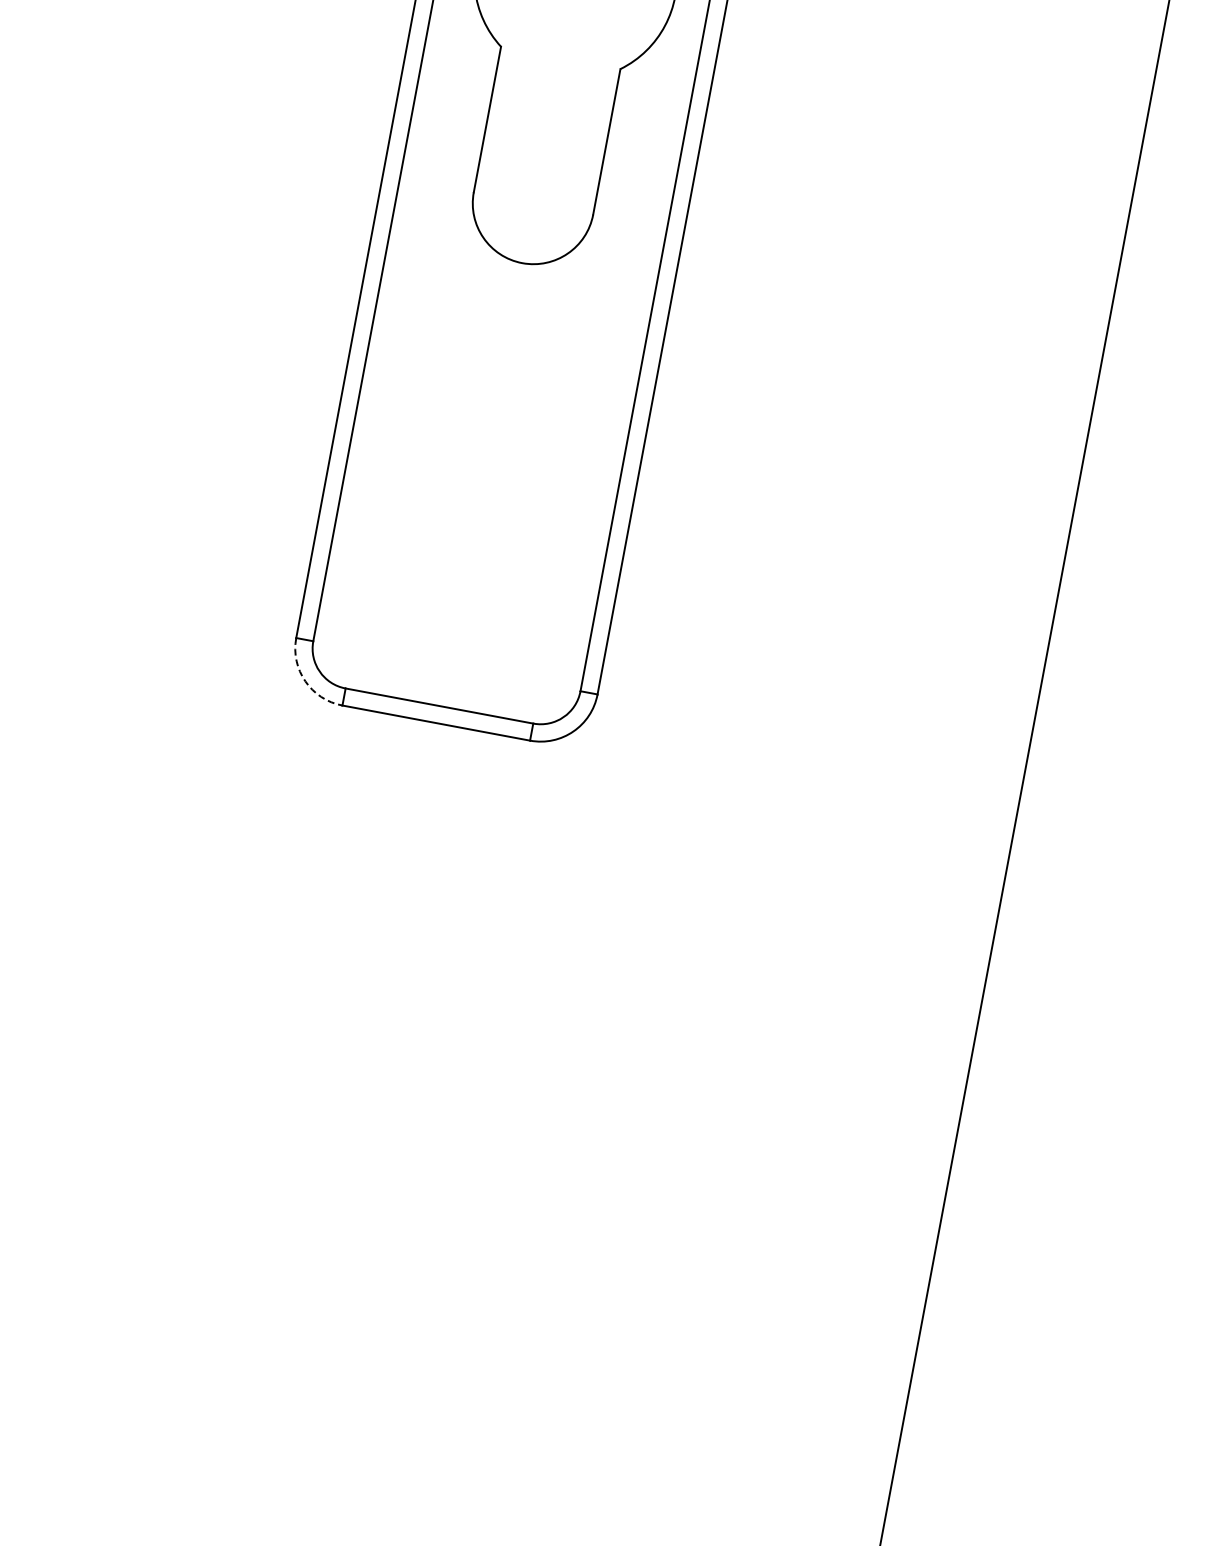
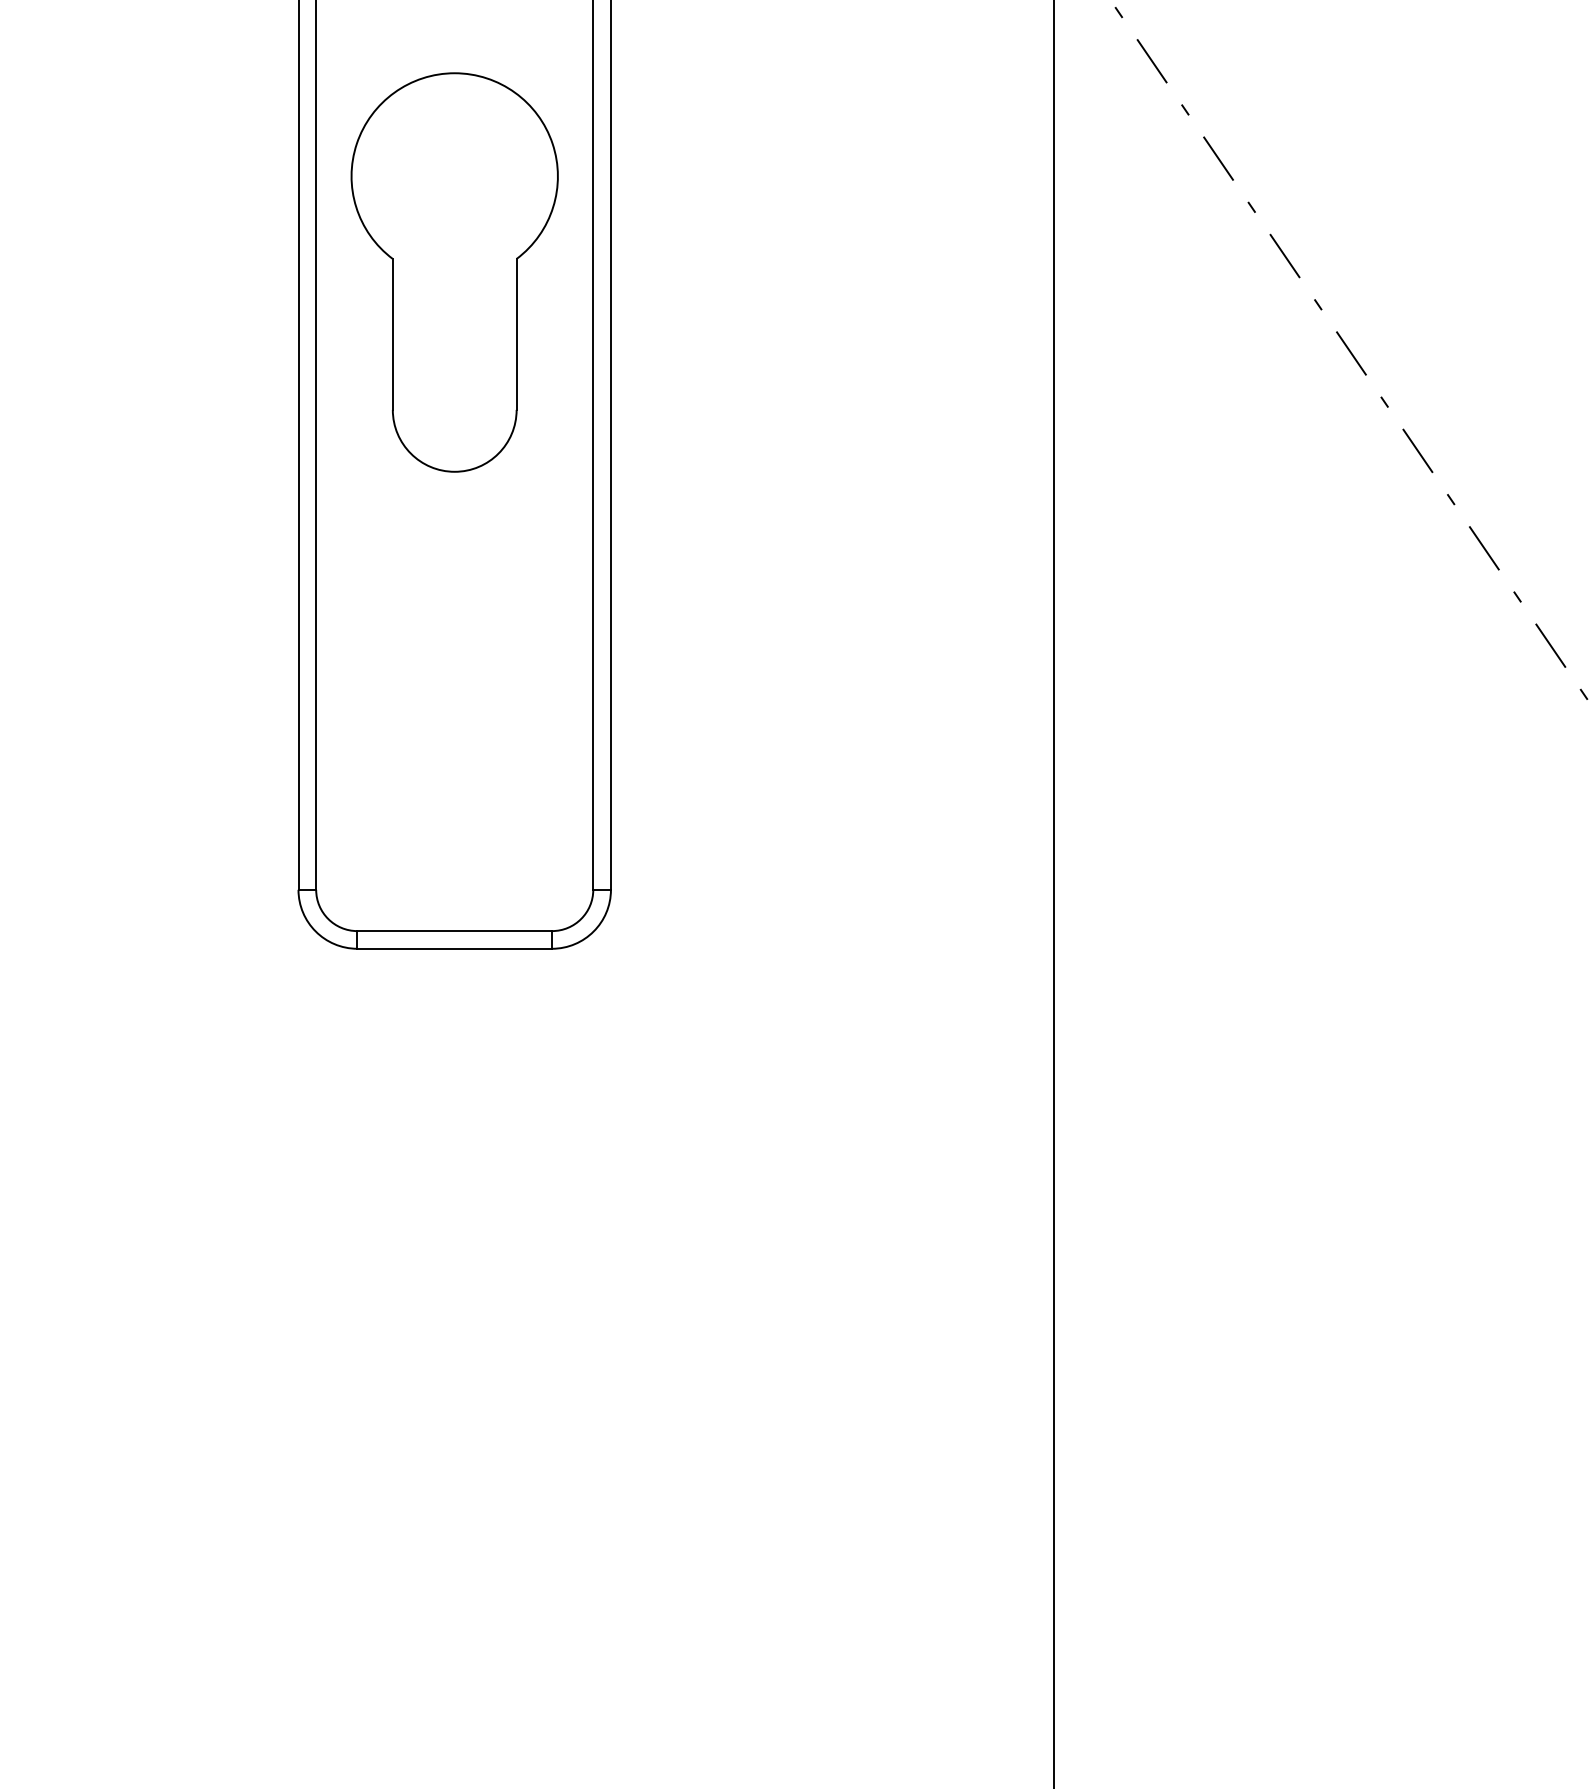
arc: (305, 681) -> (315, 931), dashed -> solid

